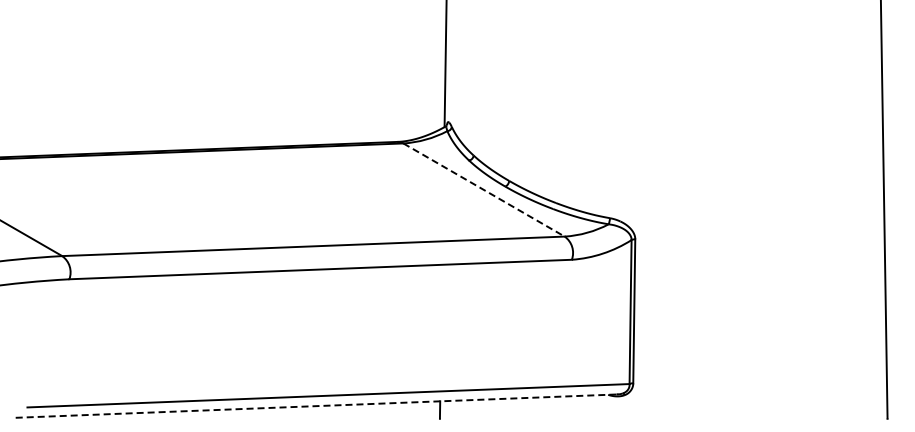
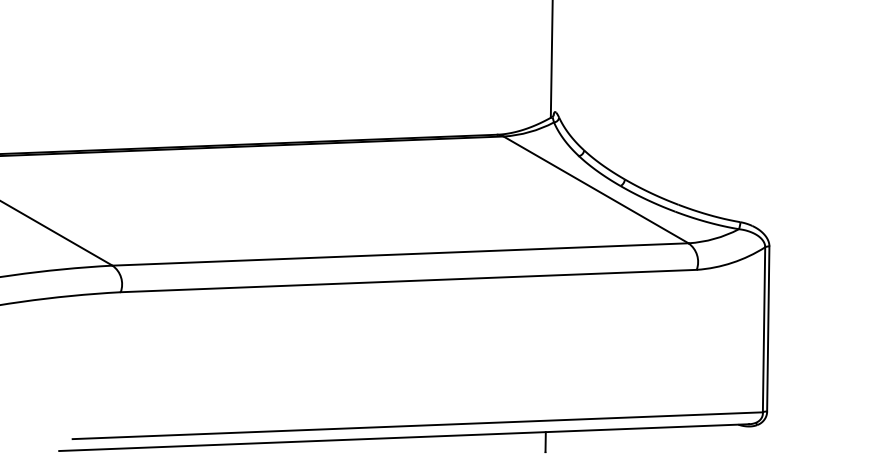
line: (484, 190) -> (596, 190), dashed -> solid
line: (317, 406) -> (405, 438), dashed -> solid

